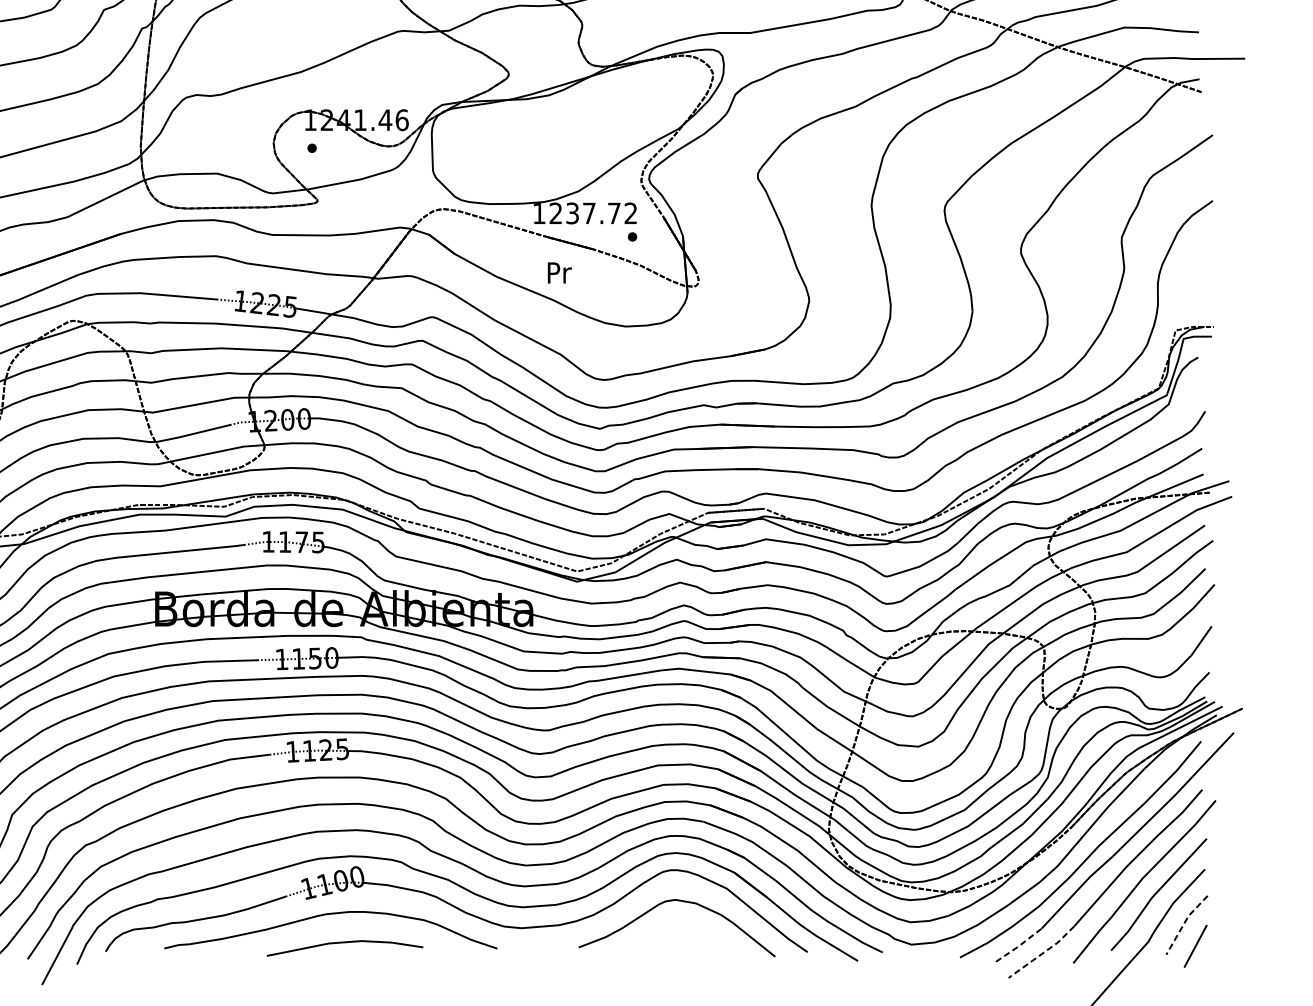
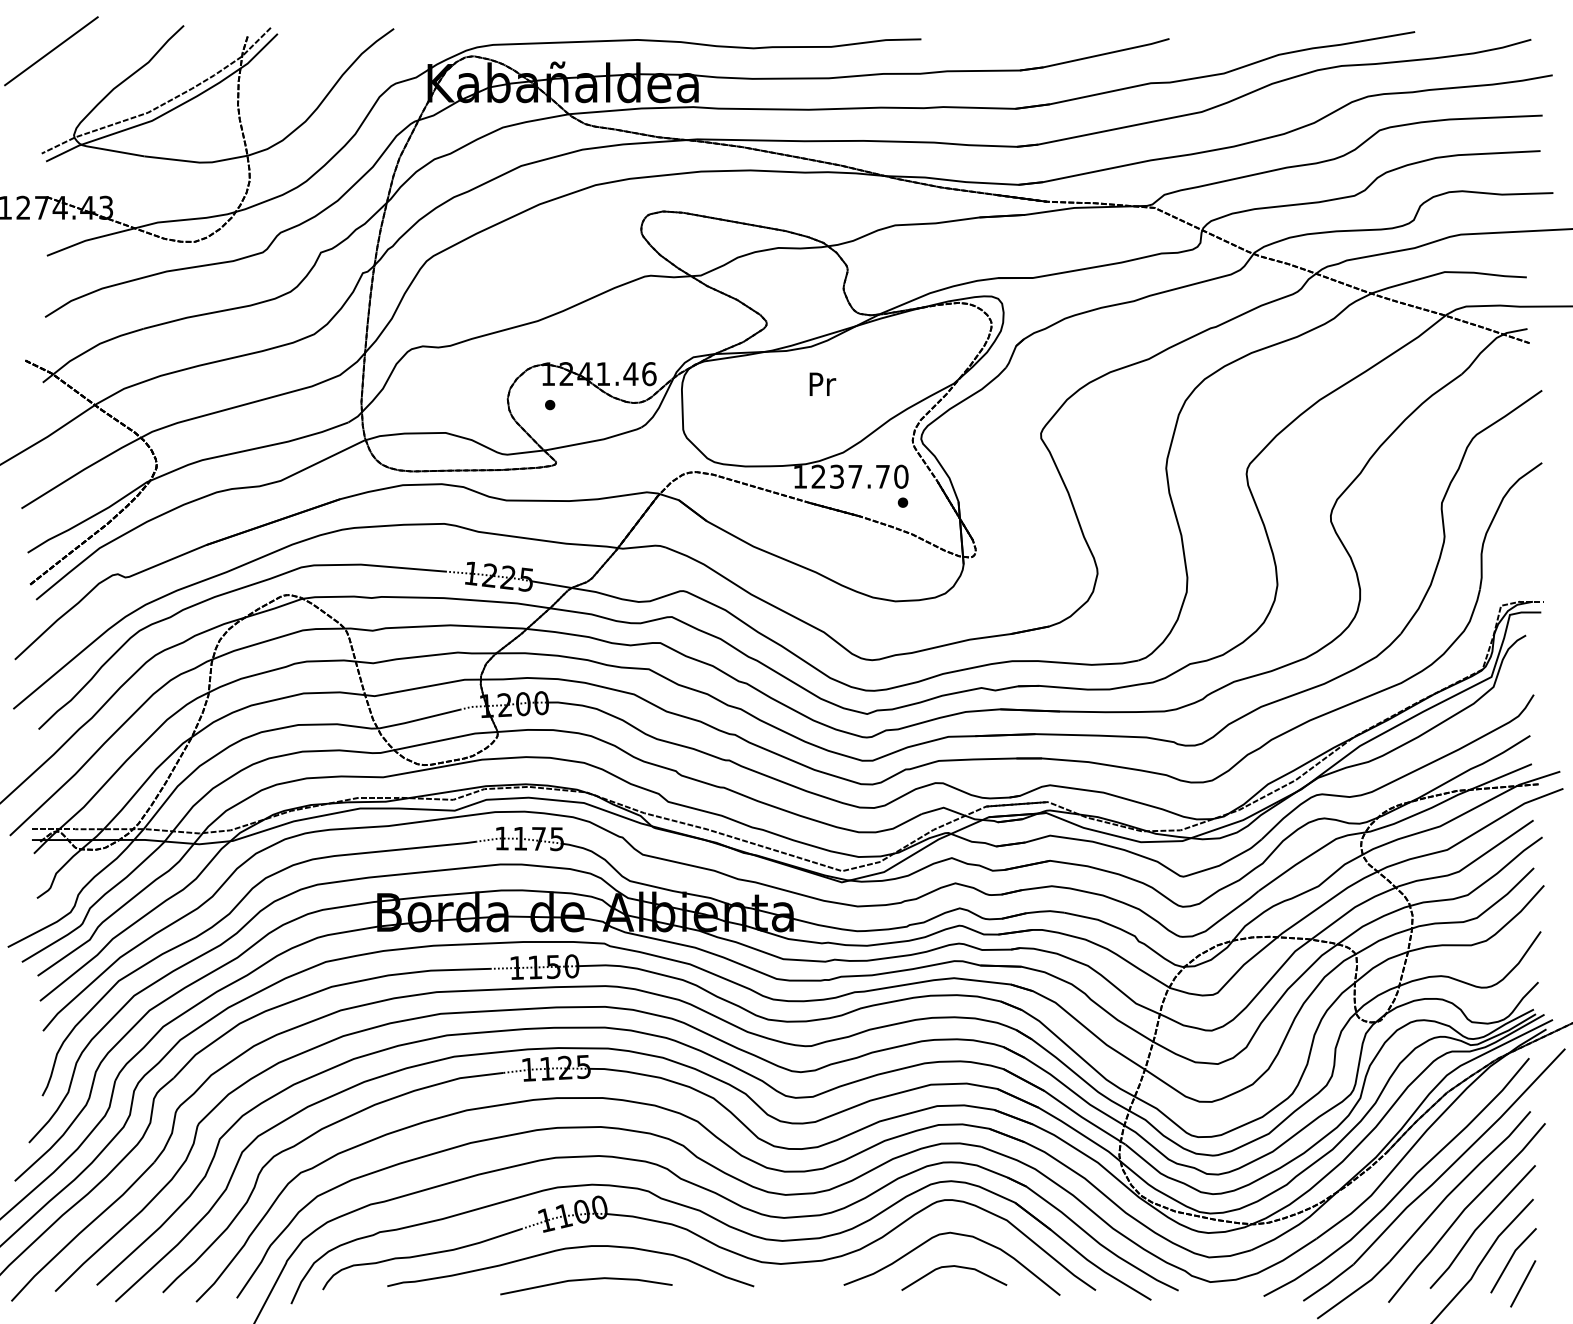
text: (631, 213) -> (901, 476), 1237.72 -> 1237.70
text: (559, 272) -> (822, 383), moved
line: (1185, 923) -> (1511, 1258), dashed -> solid
curve: (680, 931) -> (955, 1267), added
line: (1018, 945) -> (1328, 1283), dashed -> solid
line: (1043, 953) -> (1355, 1291), dashed -> solid

